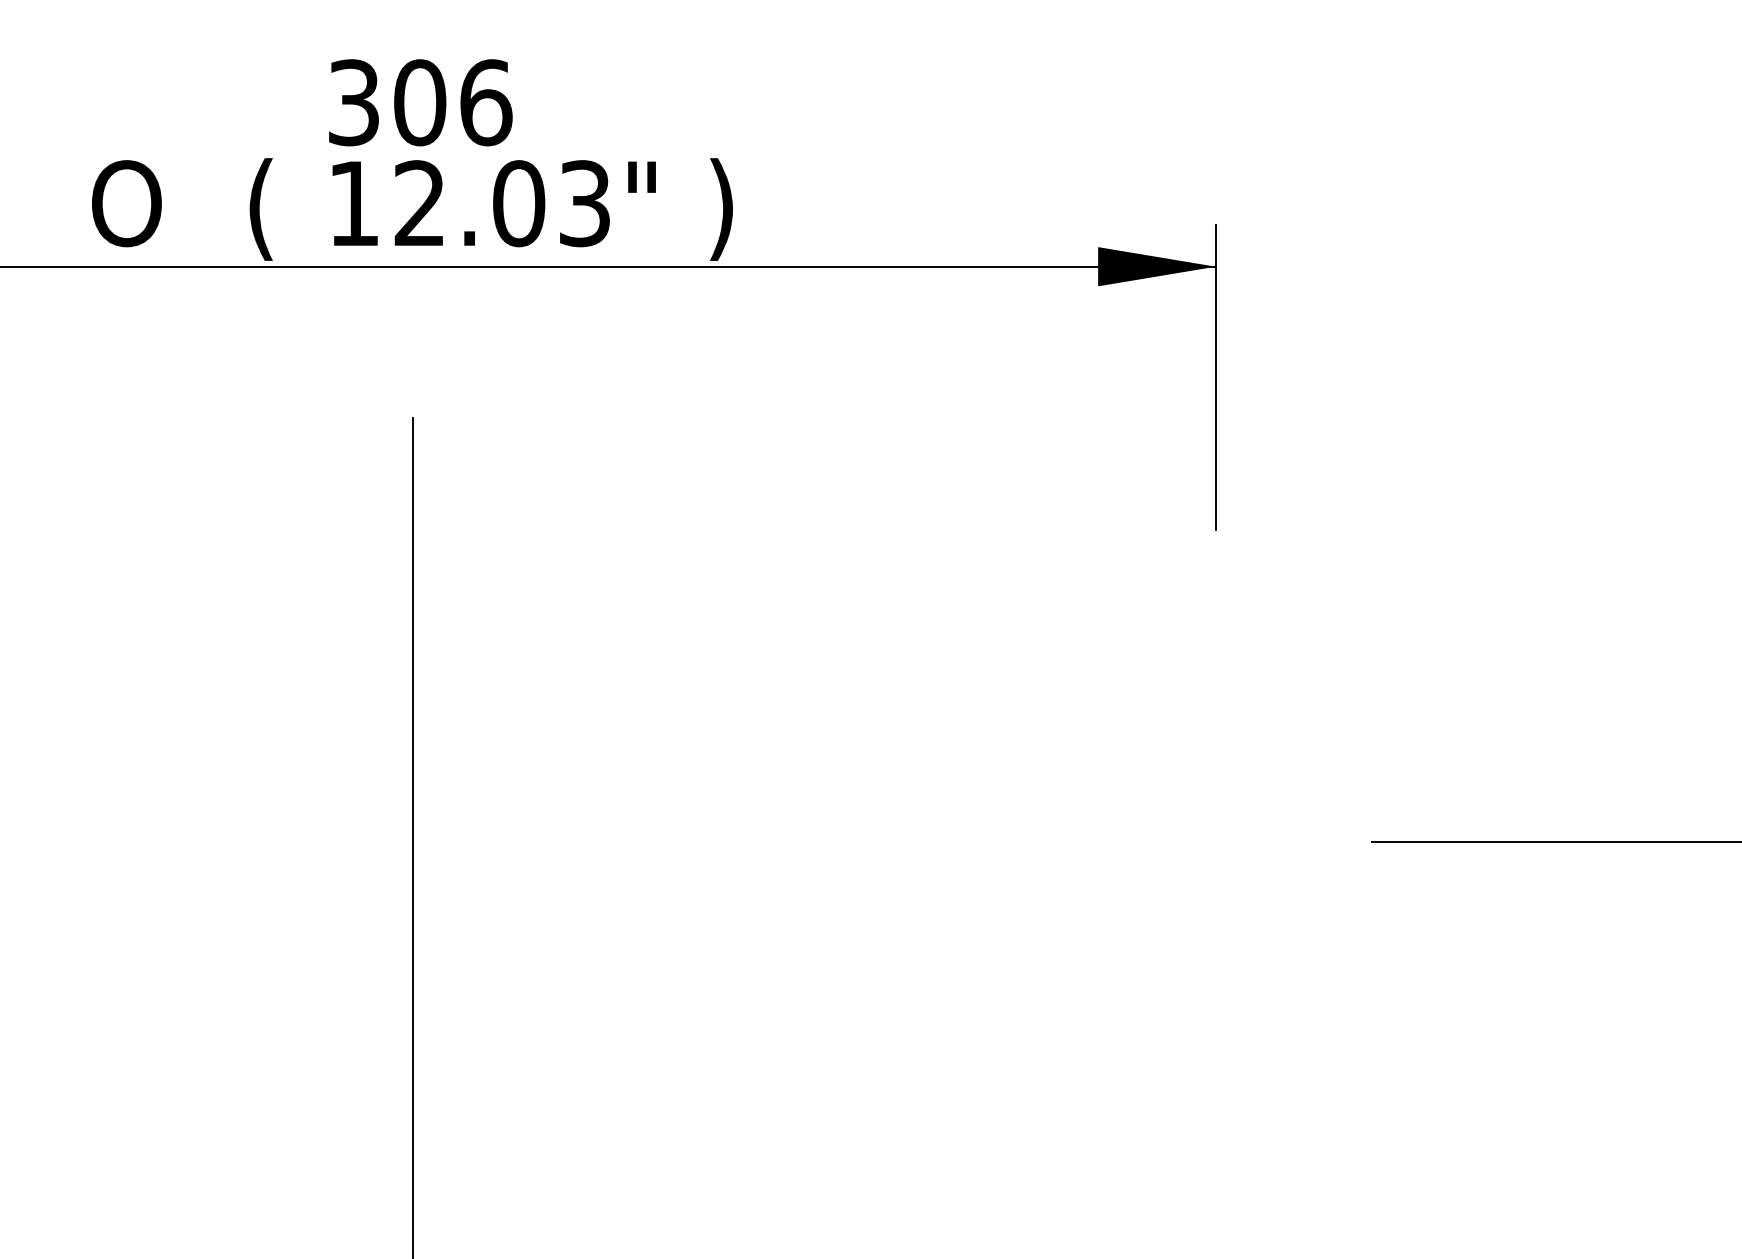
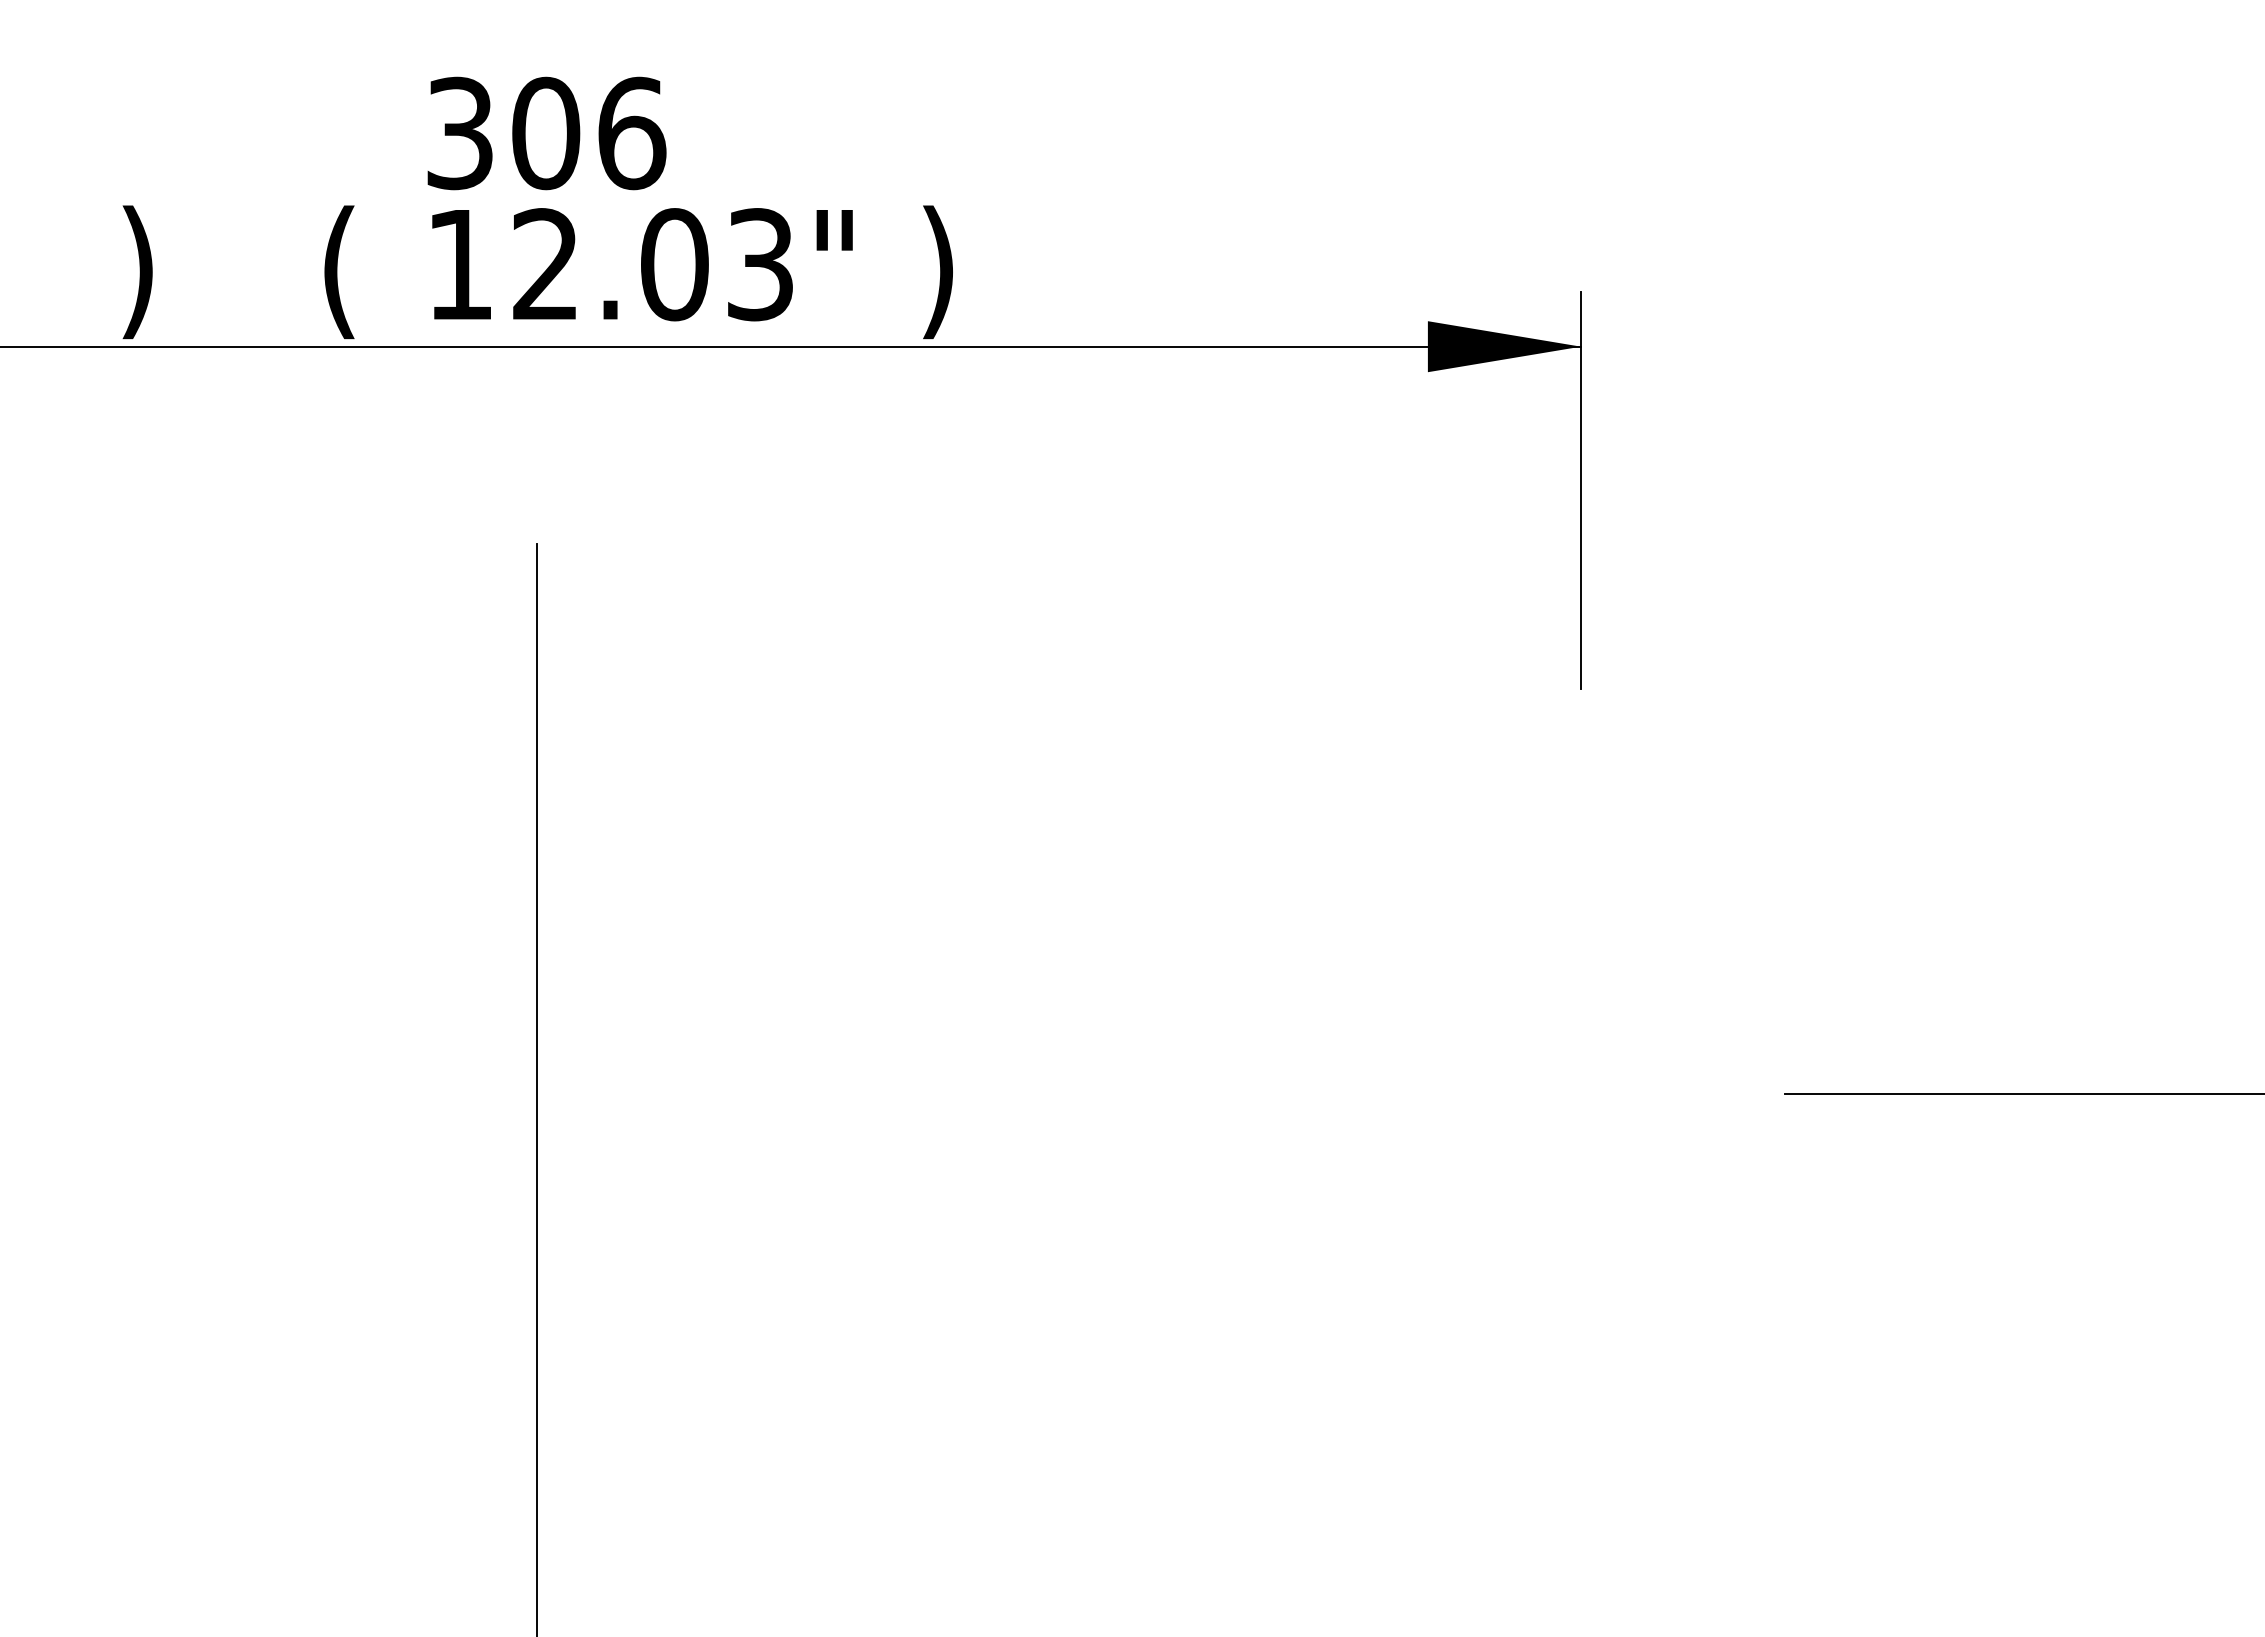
text: (126, 209) -> (164, 272), O -> )

